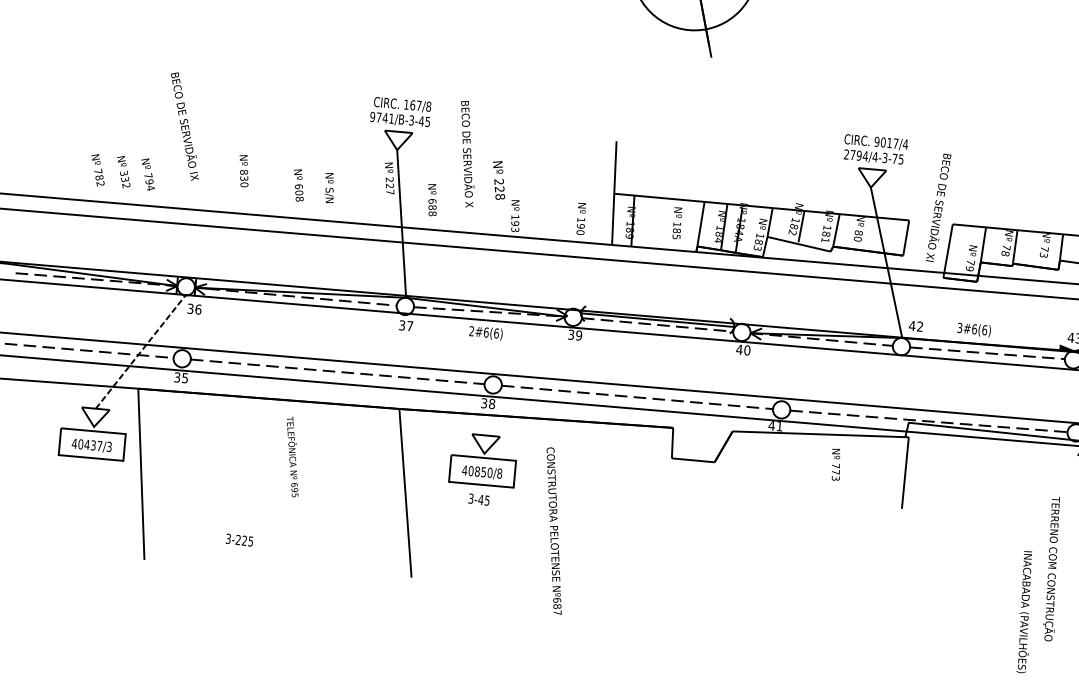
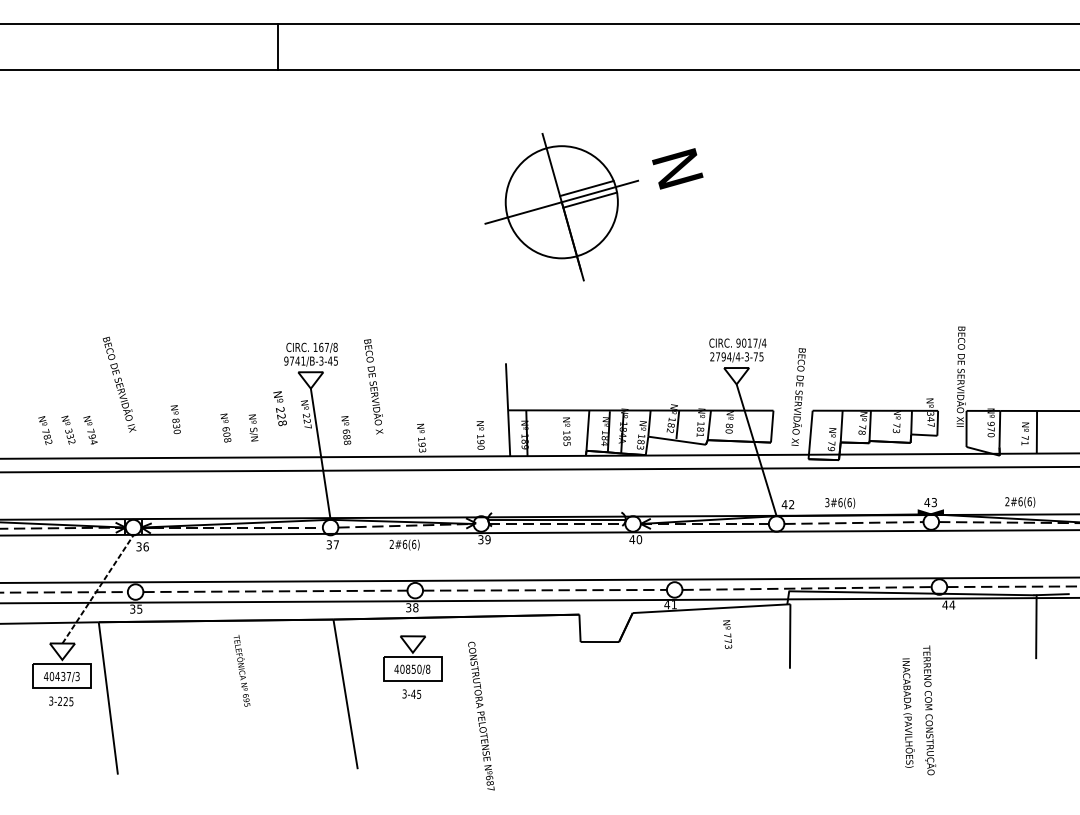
text: (498, 180) -> (279, 408), moved
text: (239, 540) -> (61, 701), moved
text: (1025, 611) -> (908, 712), moved

